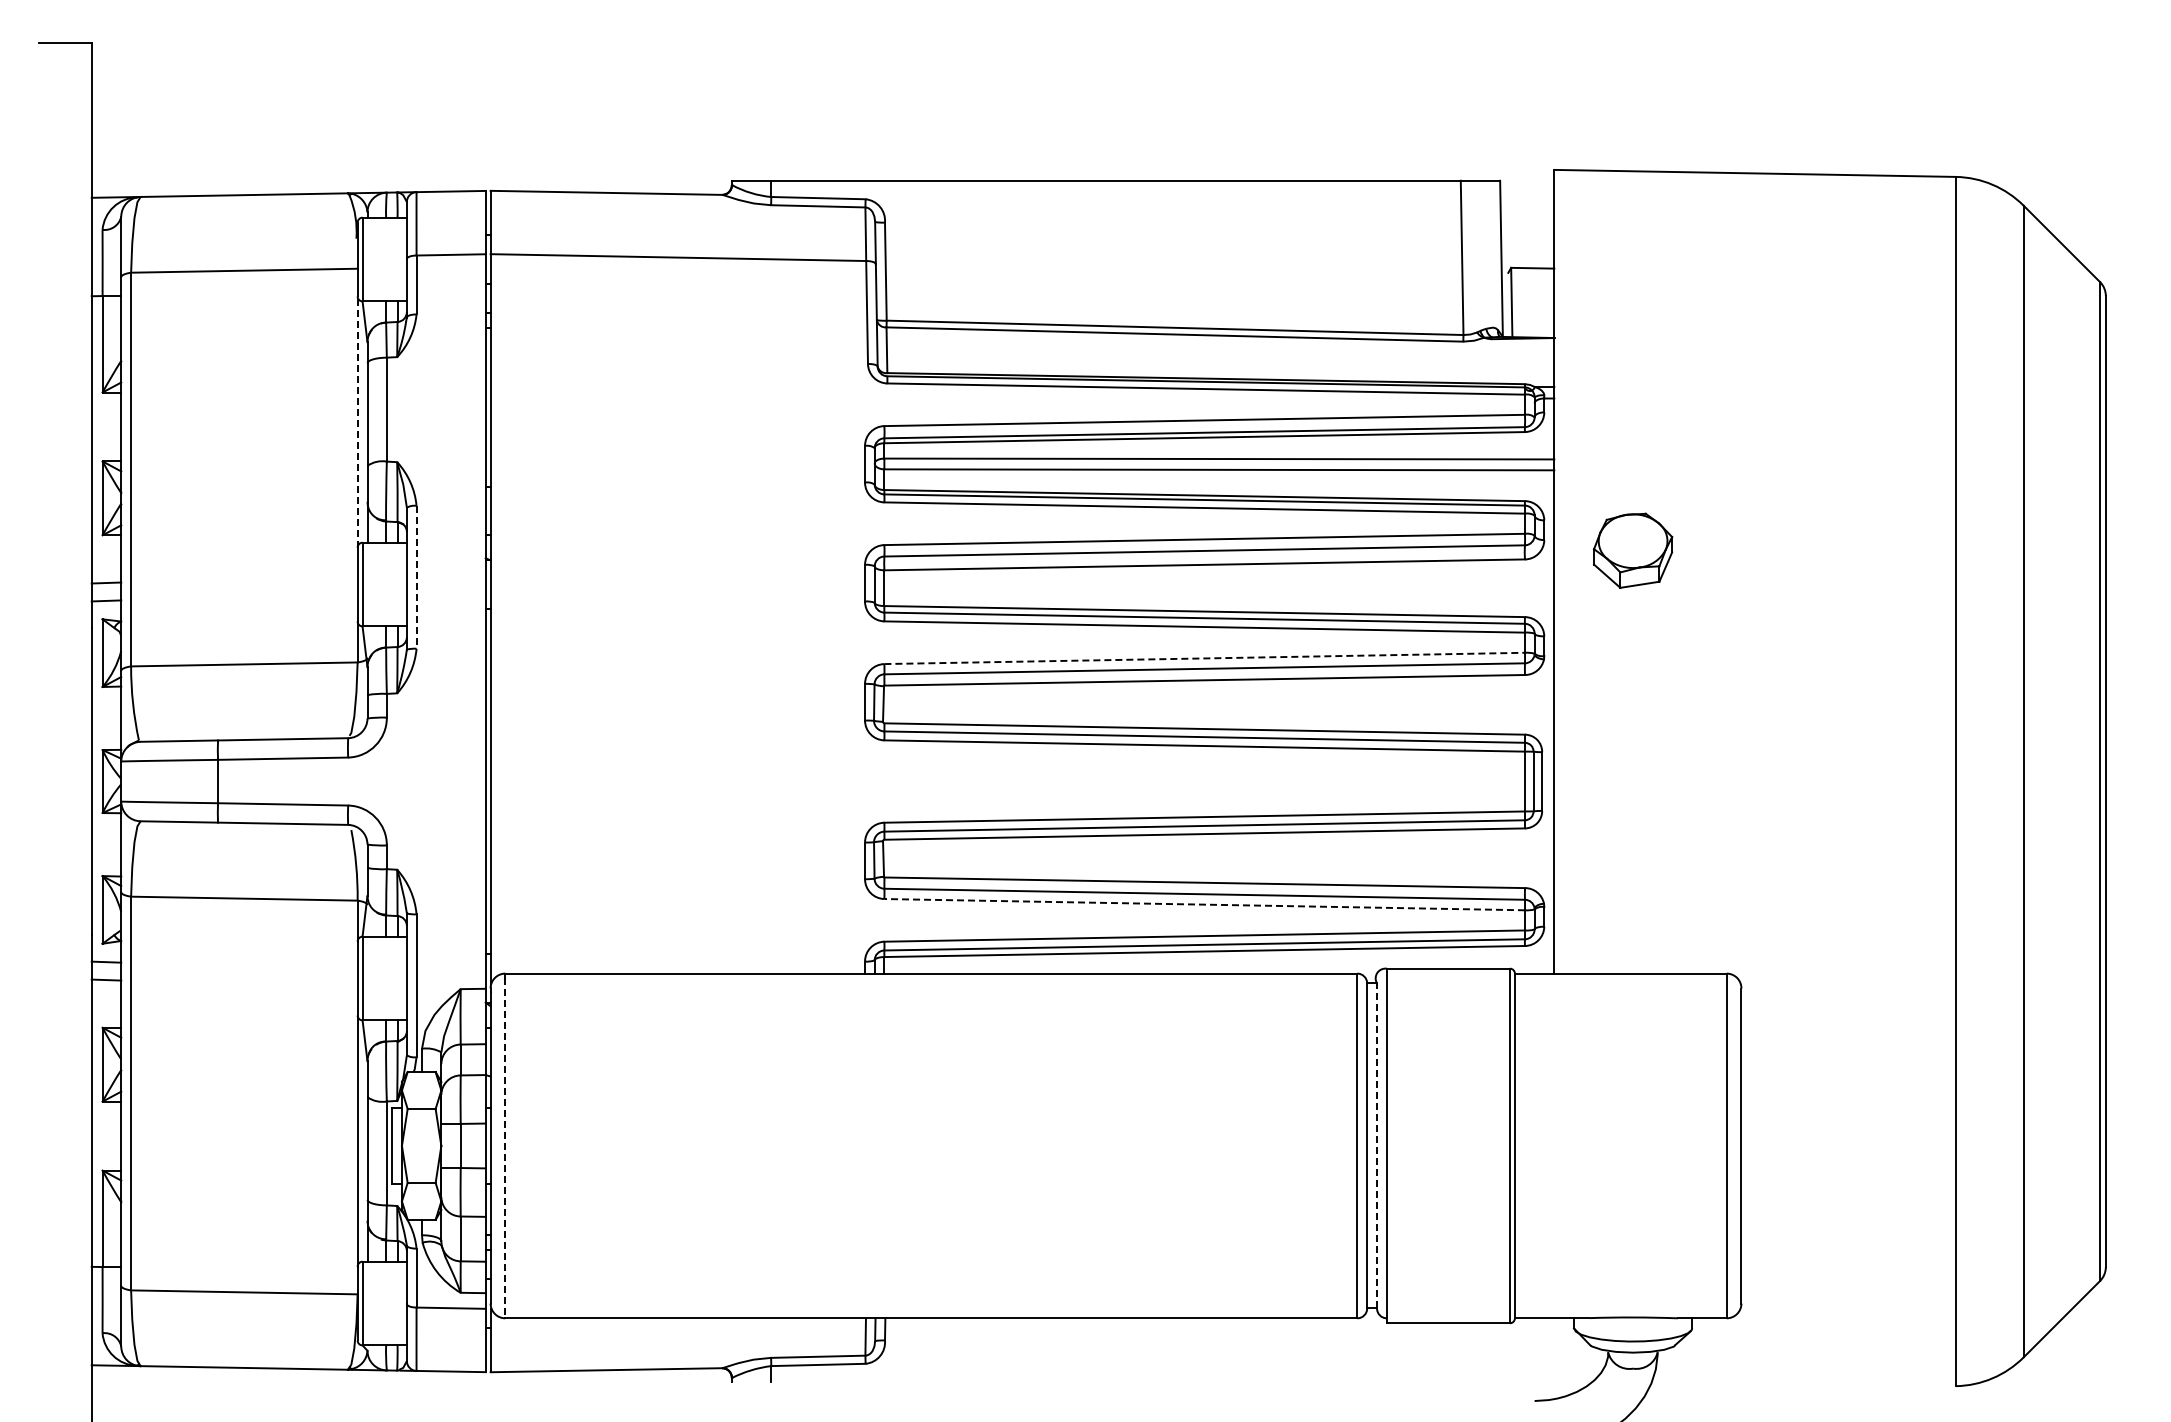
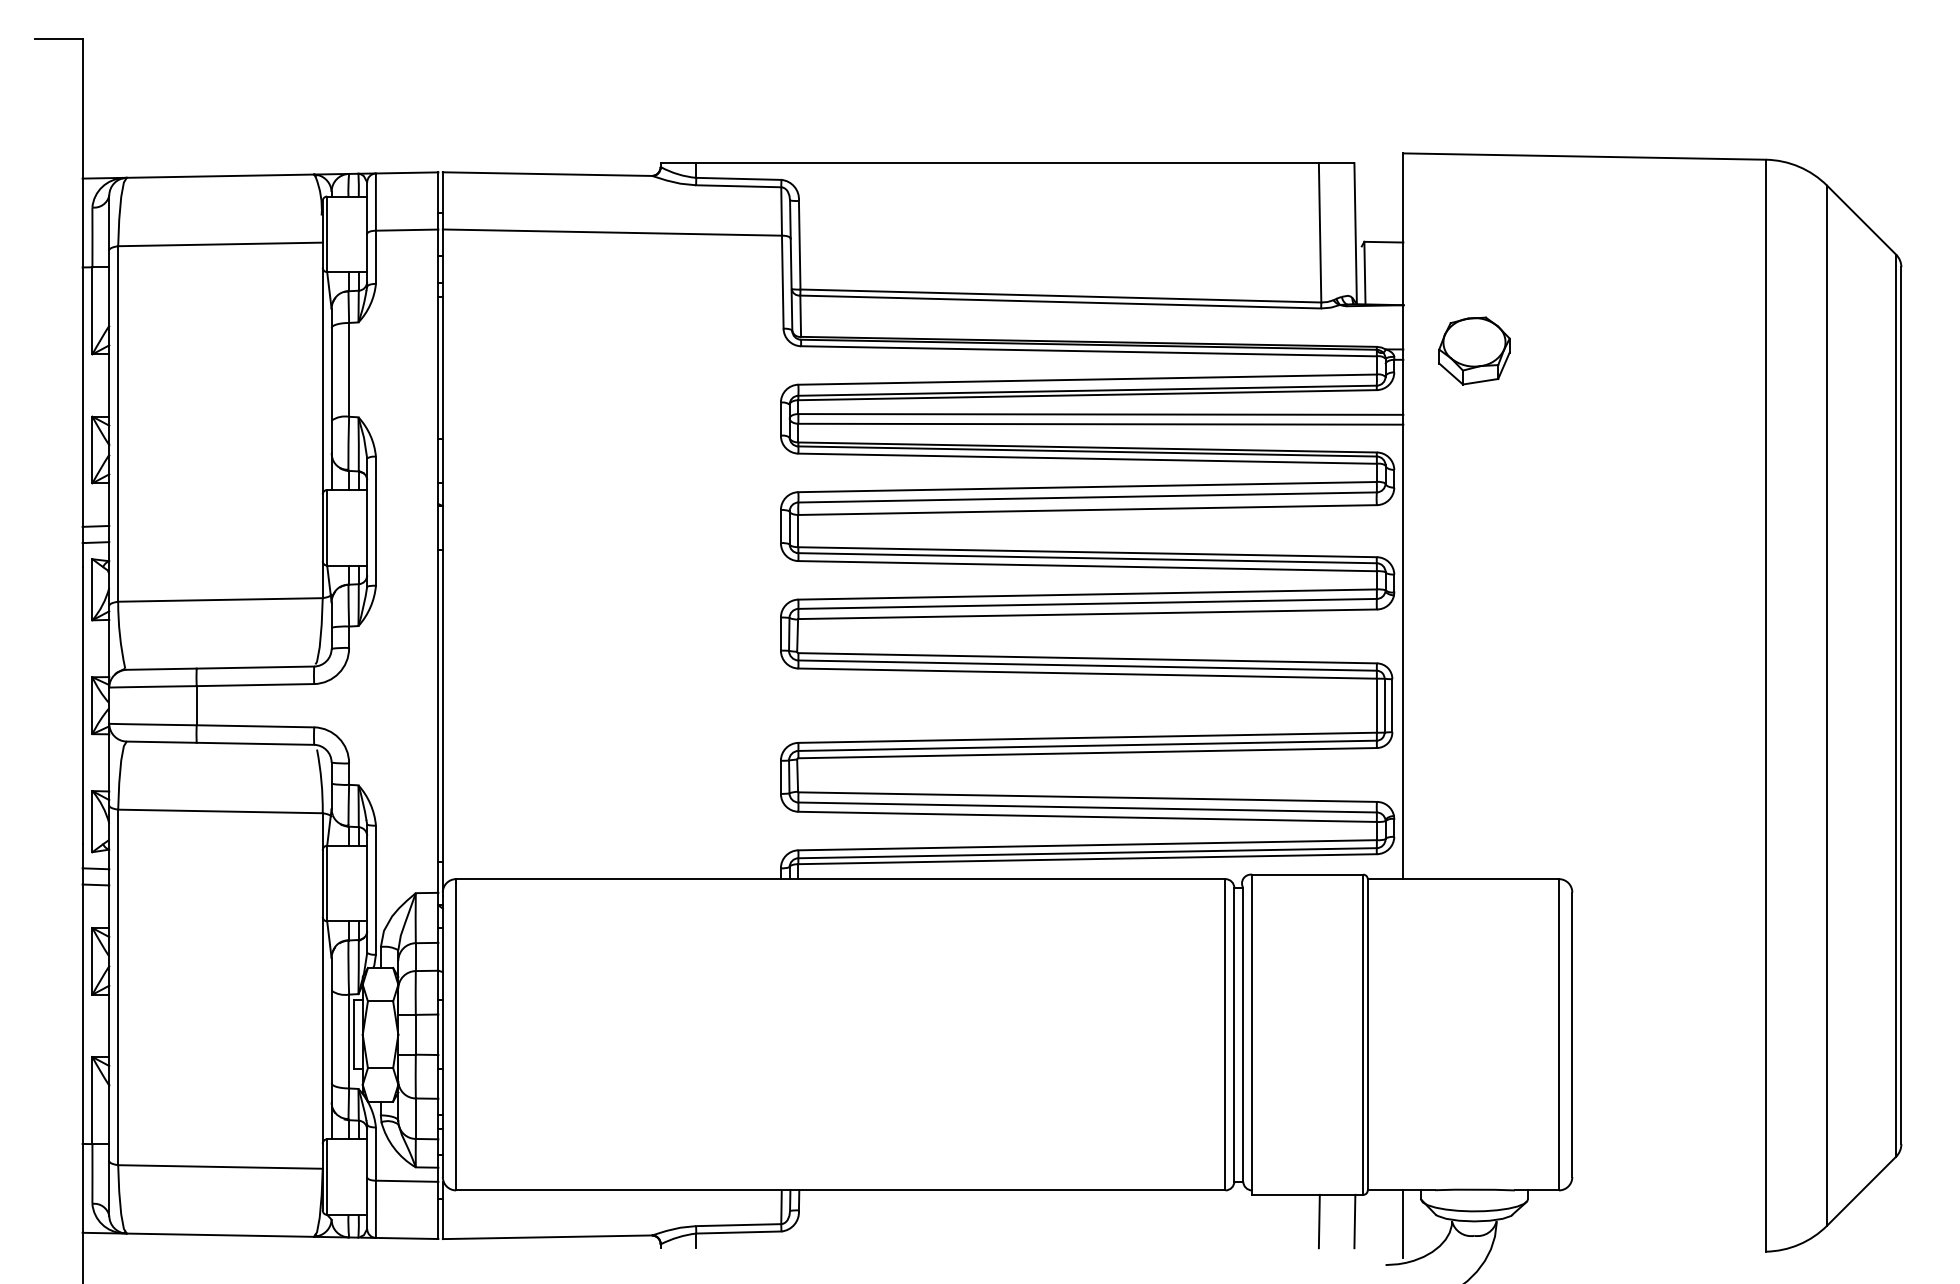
line: (357, 422) -> (322, 381), dashed -> solid
part: (1633, 550) -> (1474, 350), moved
line: (416, 577) -> (375, 521), dashed -> solid
line: (1205, 658) -> (1088, 594), dashed -> solid
line: (1204, 904) -> (1087, 816), dashed -> solid
line: (1377, 1145) -> (1243, 1034), dashed -> solid
line: (505, 1148) -> (456, 1037), dashed -> solid
line: (1460, 1352) -> (1318, 1221), added
line: (1500, 1352) -> (1354, 1221), added
line: (1554, 1355) -> (1403, 1223), added

